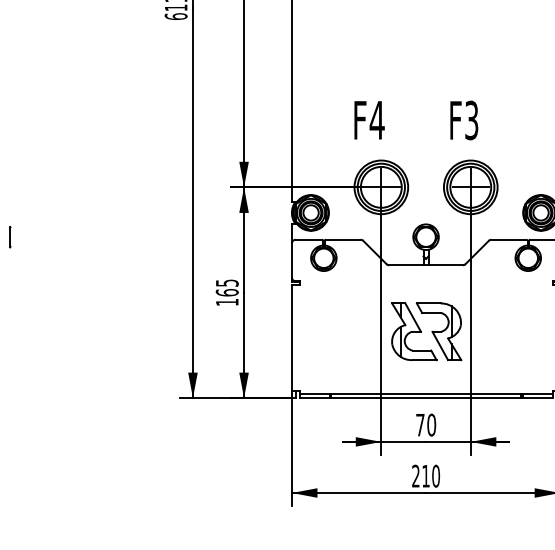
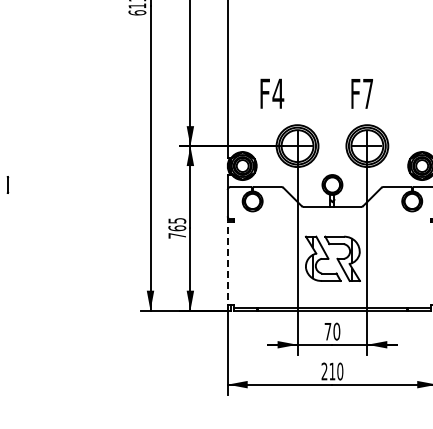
text: (369, 119) -> (272, 93), moved
text: (472, 119) -> (368, 93), F3 -> F7
text: (226, 301) -> (176, 235), 165 -> 765
line: (291, 341) -> (227, 266), solid -> dashed

